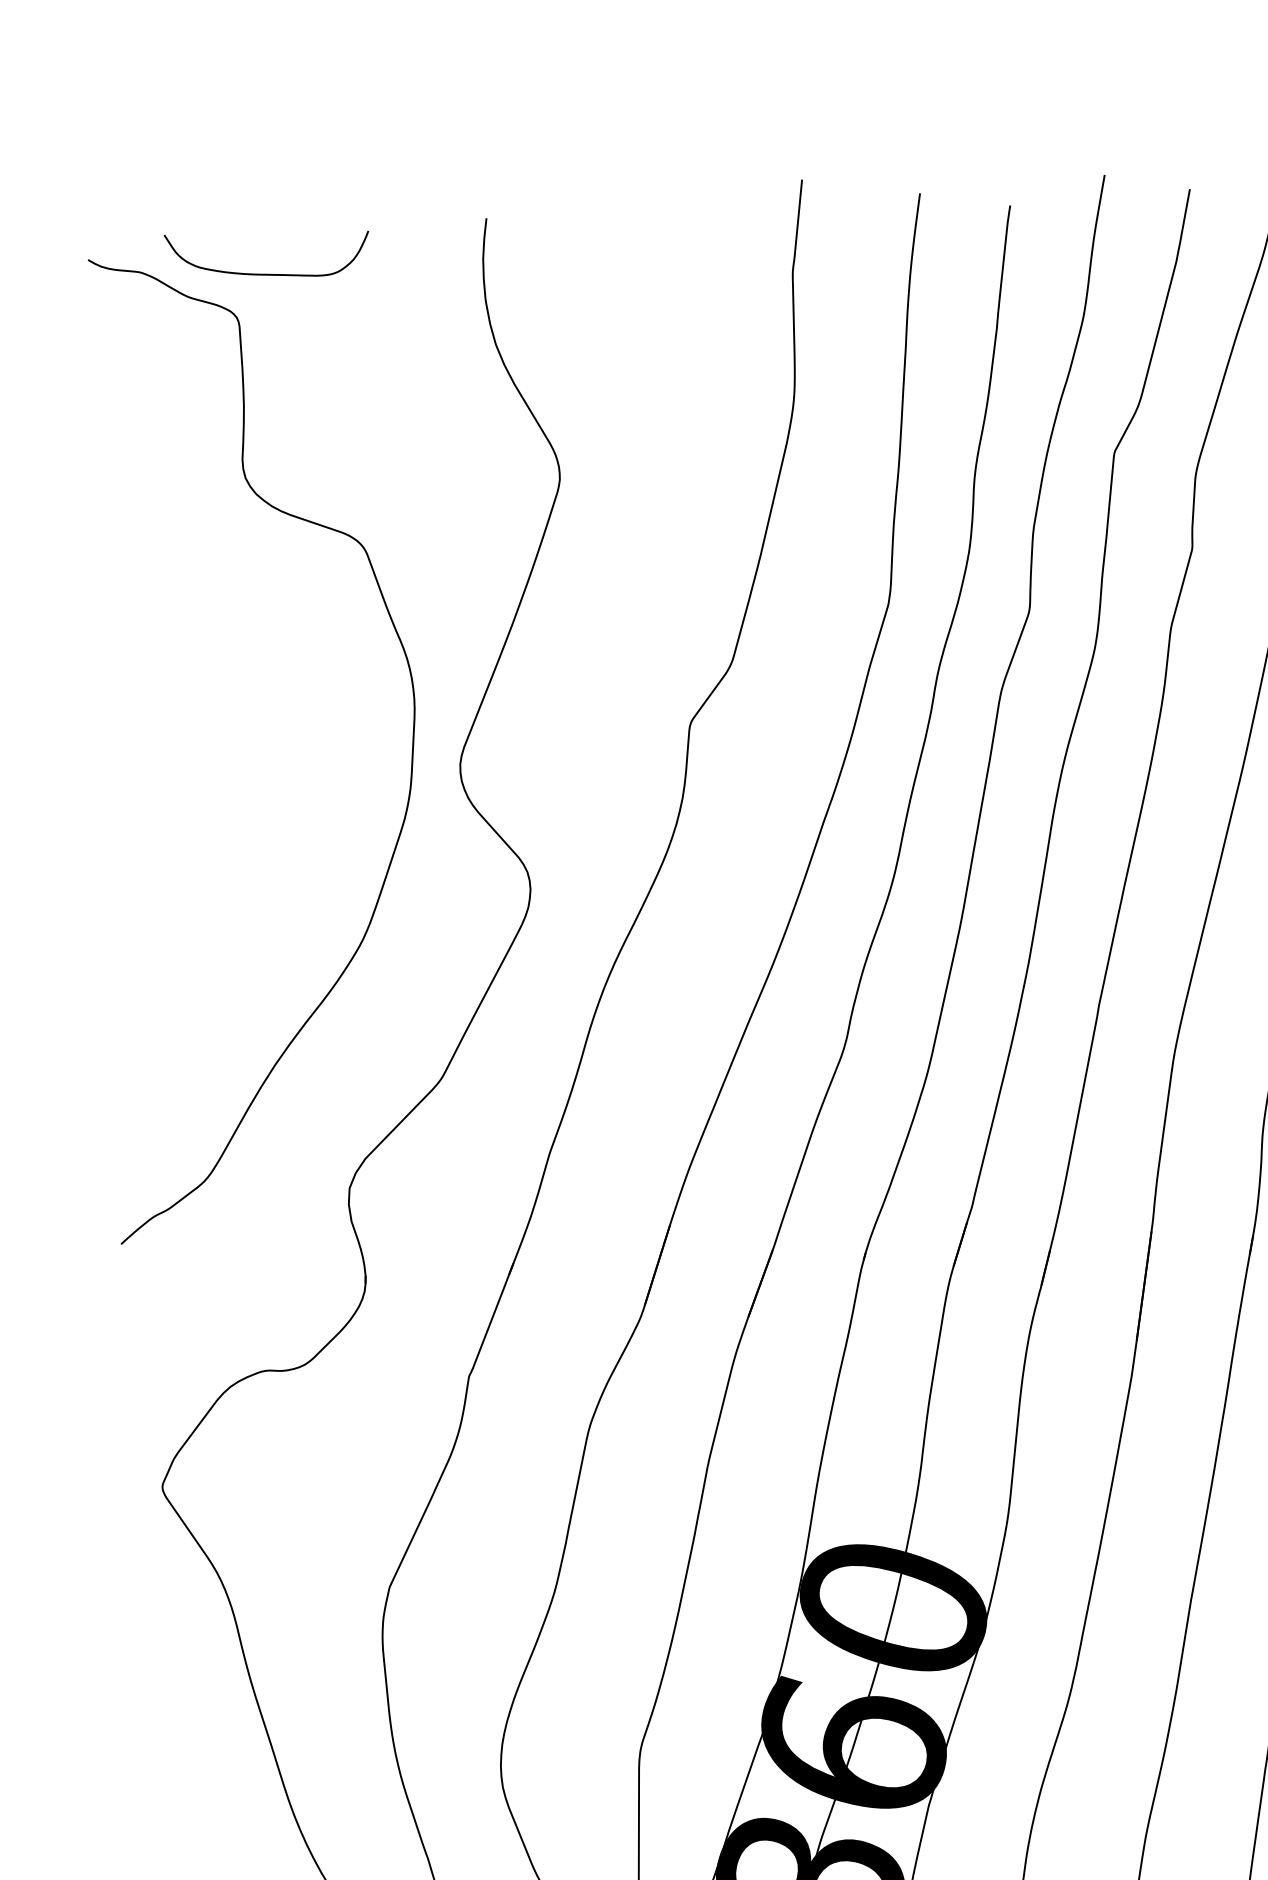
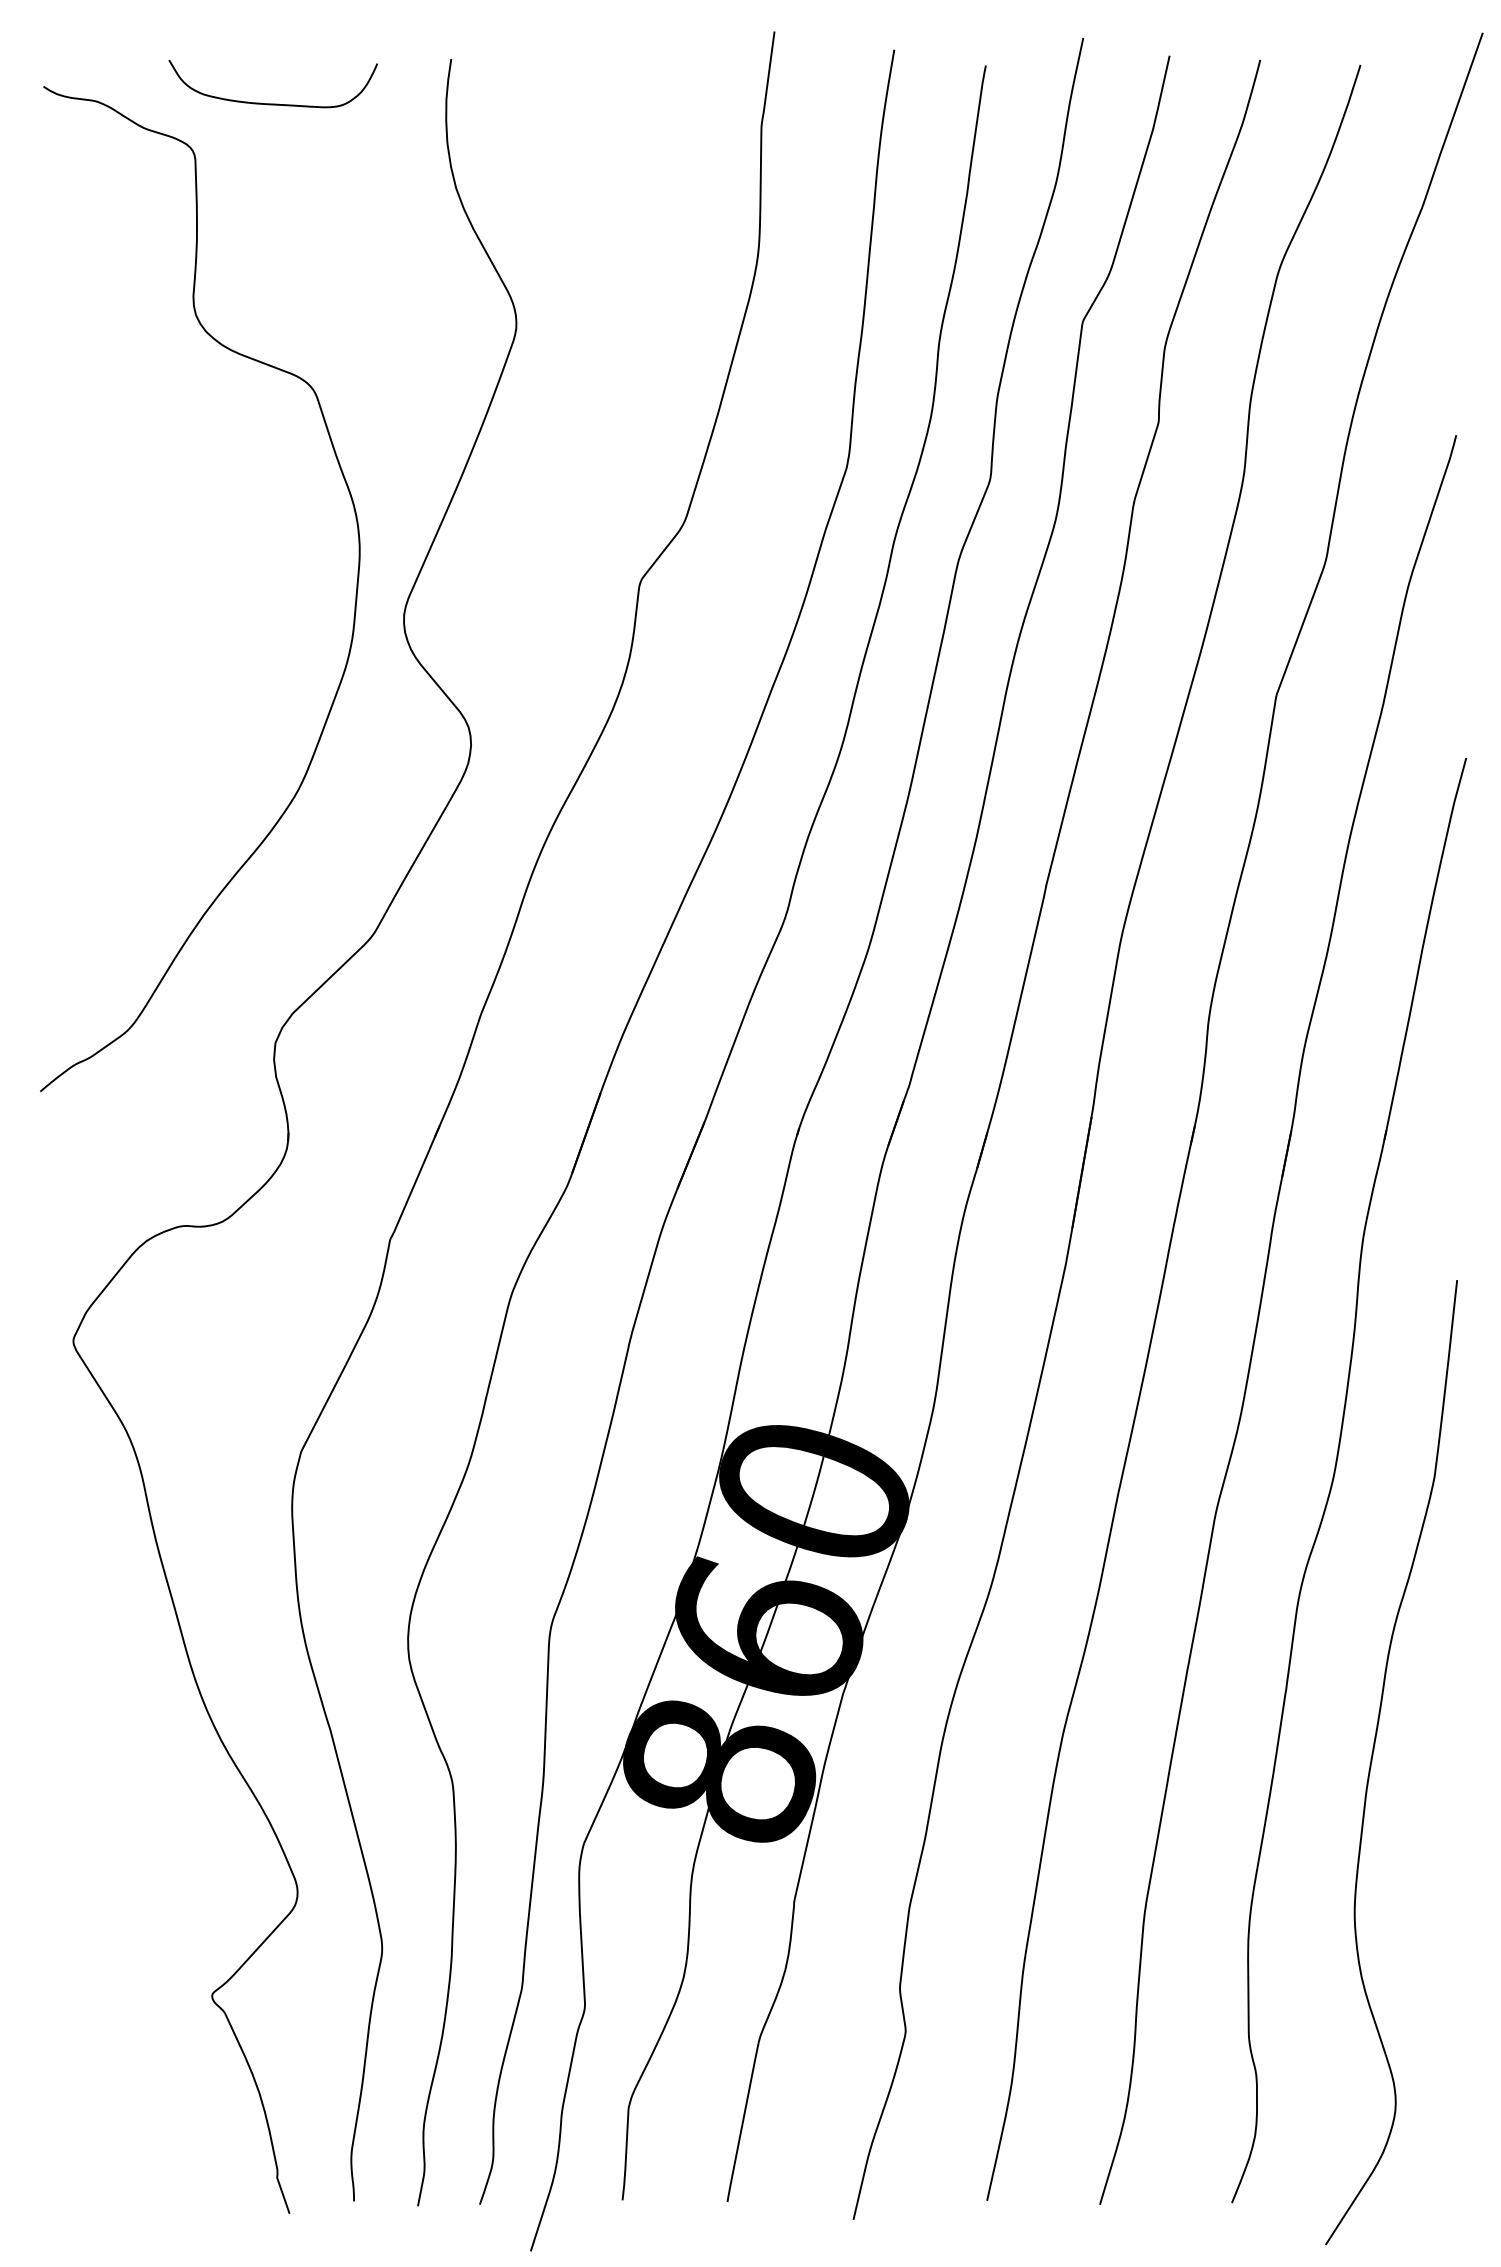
curve: (267, 273) -> (272, 103), moved

